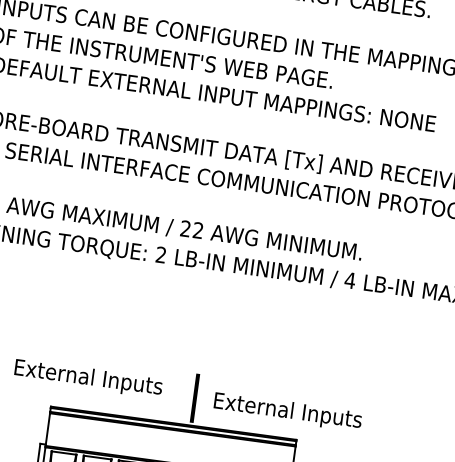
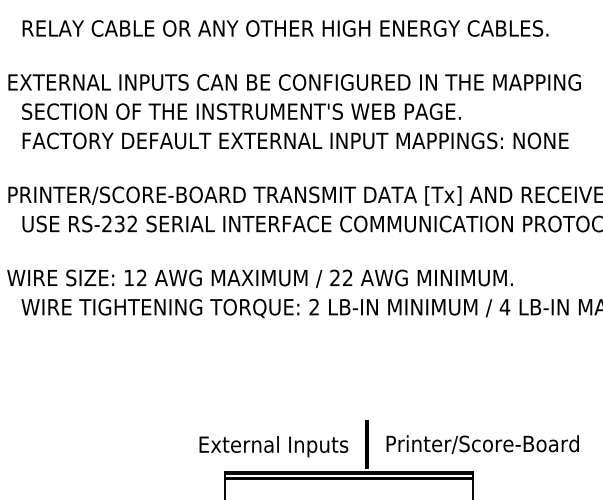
text: (88, 378) -> (273, 446), moved
text: (310, 414) -> (483, 445), External Inputs -> Printer/Score-Board

